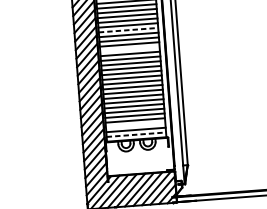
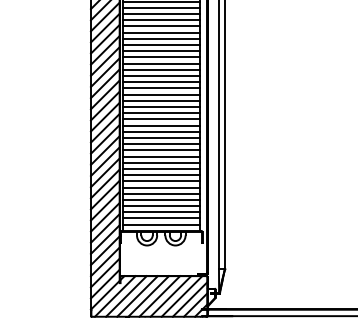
line: (128, 30) -> (161, 88), dashed -> solid
line: (130, 49) -> (161, 113), added
line: (135, 125) -> (161, 212), added
line: (136, 134) -> (161, 224), dashed -> solid

